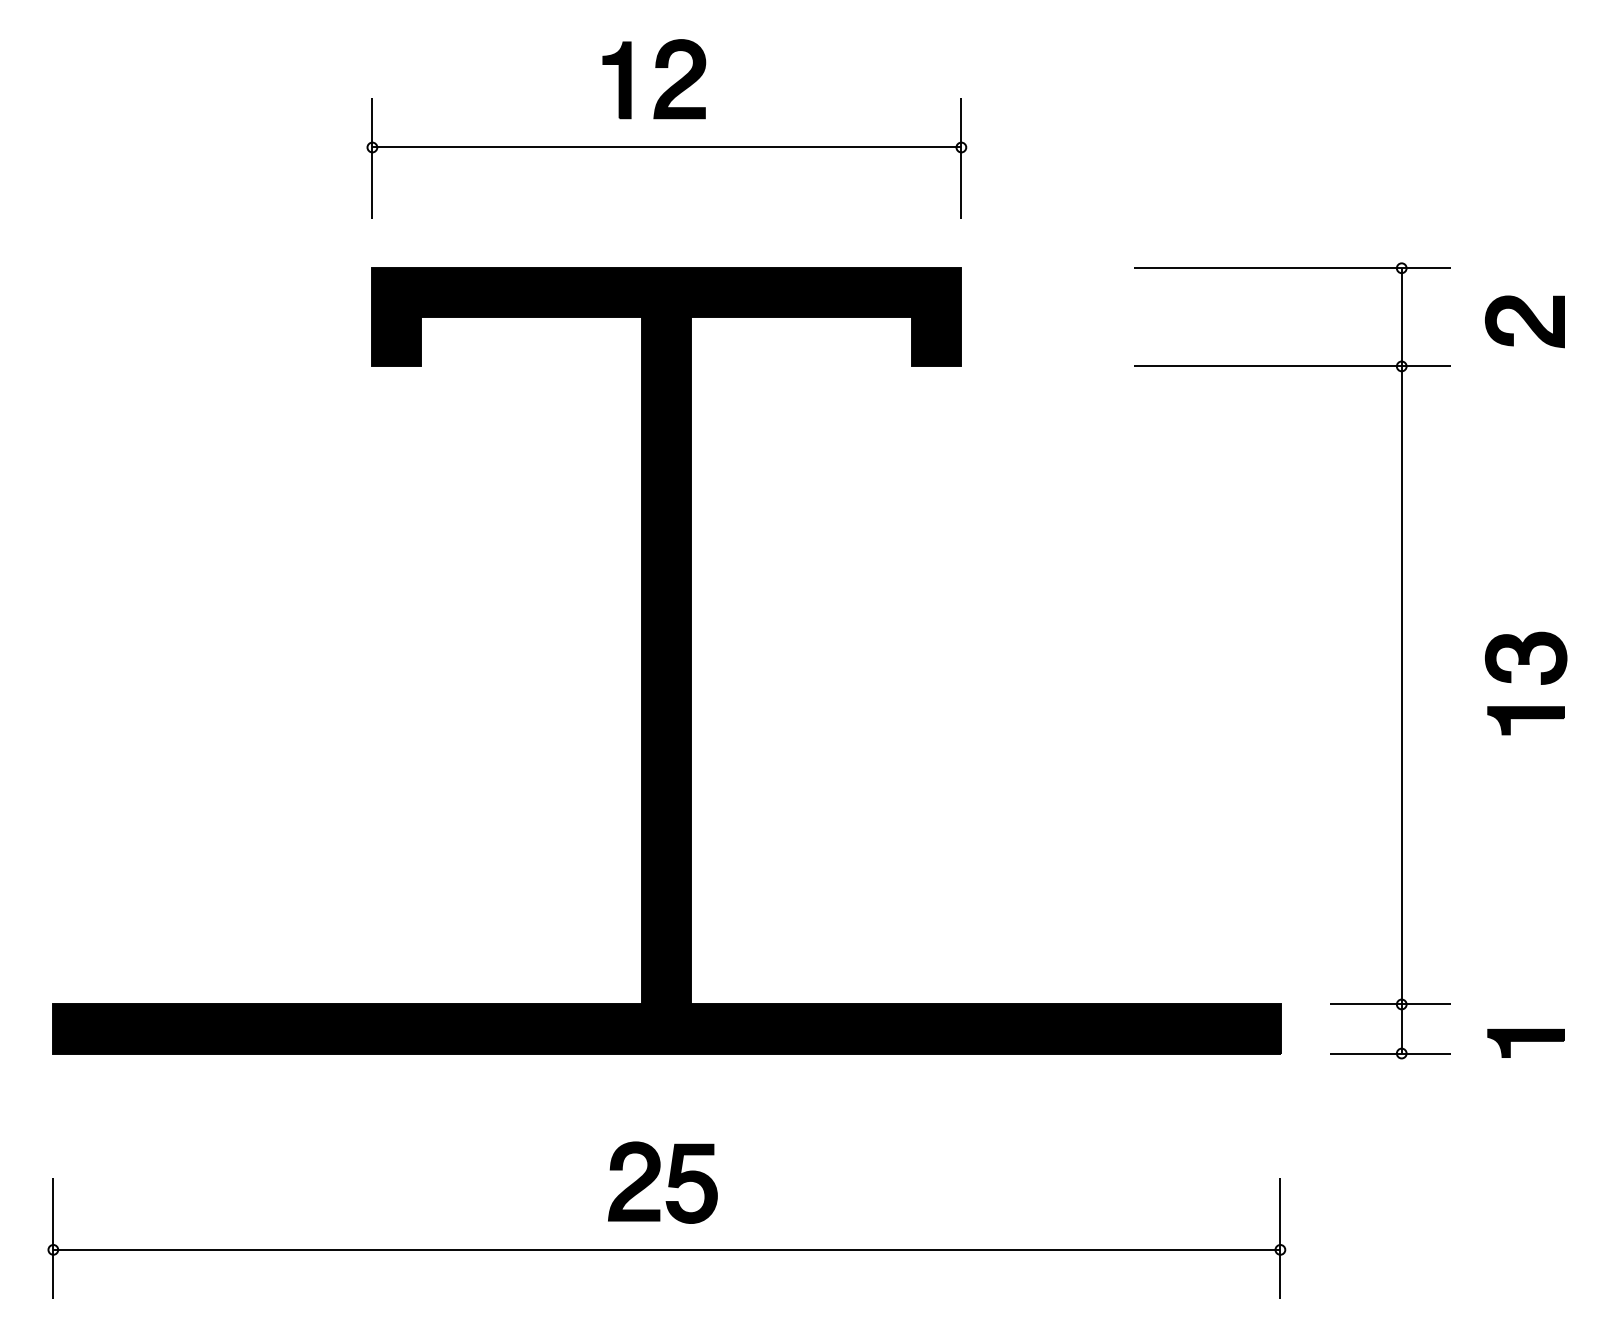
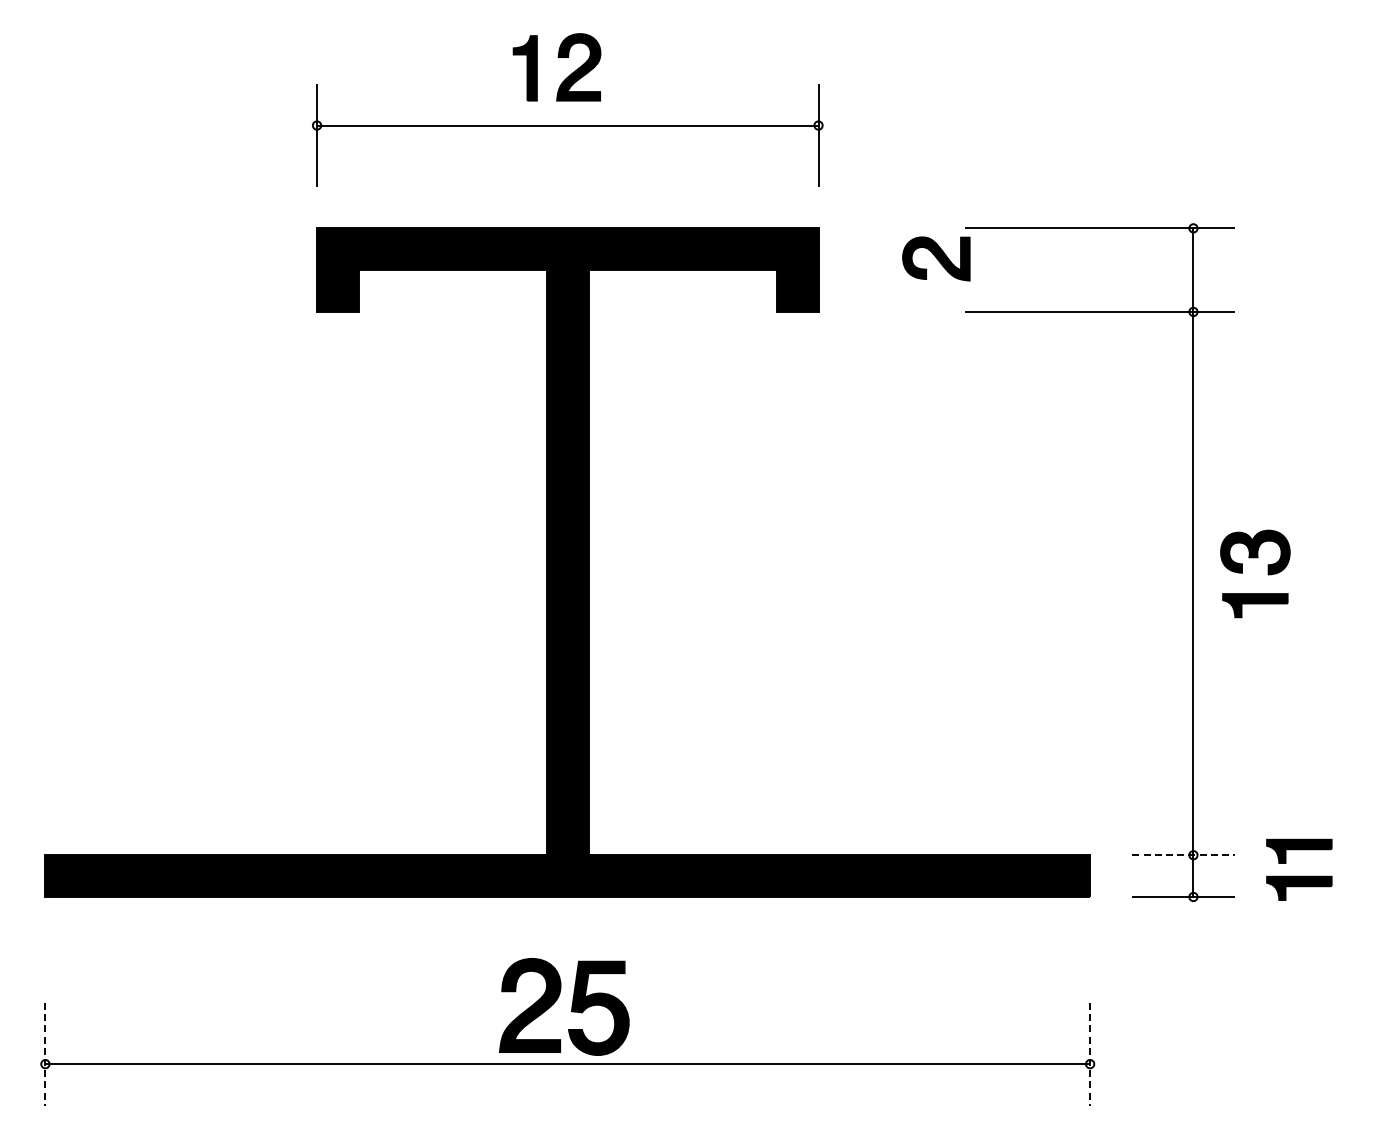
part: (1525, 321) -> (936, 258), moved
part: (1540, 683) -> (1267, 573), moved
part: (1526, 998) -> (1299, 850), added
line: (1391, 1004) -> (1184, 855), solid -> dashed
part: (663, 1182) -> (564, 1006), size x1.4
line: (53, 1239) -> (45, 1055), solid -> dashed
line: (1280, 1239) -> (1090, 1055), solid -> dashed

